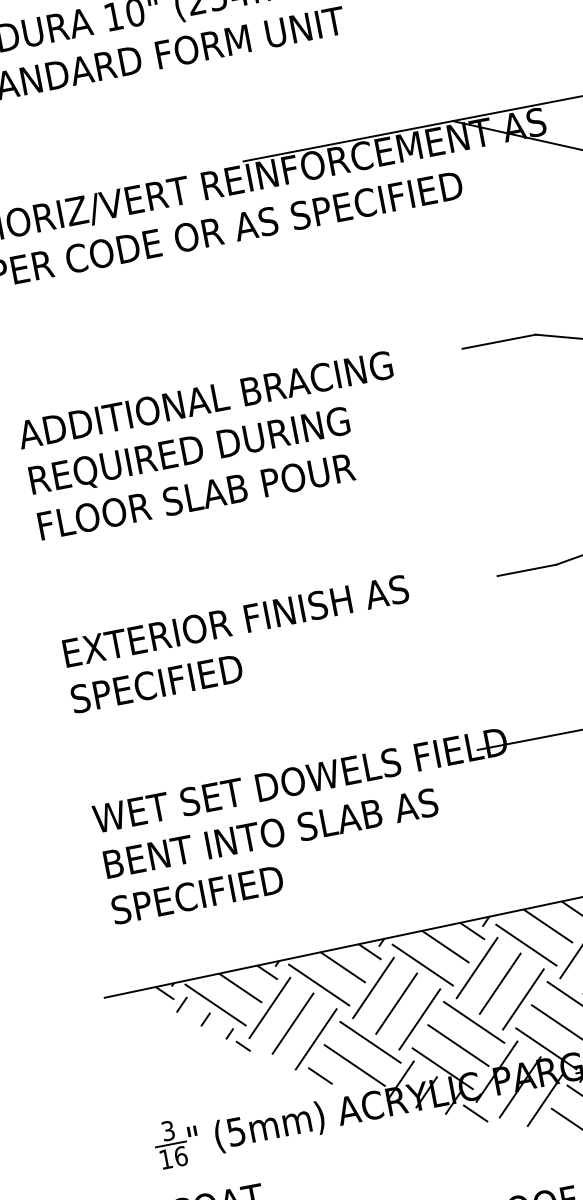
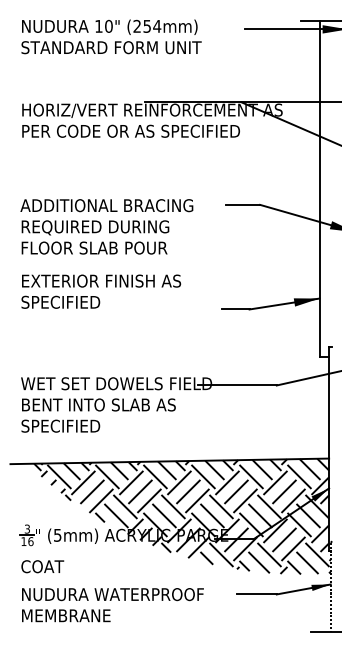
text: (240, 643) -> (101, 291), moved

